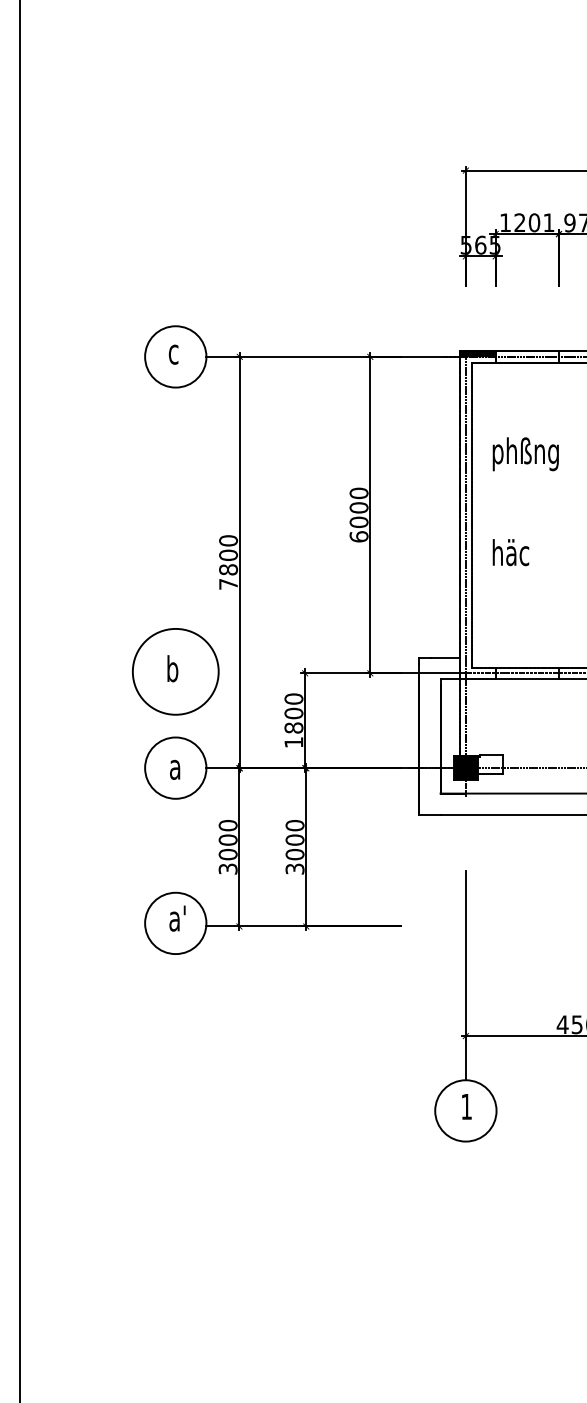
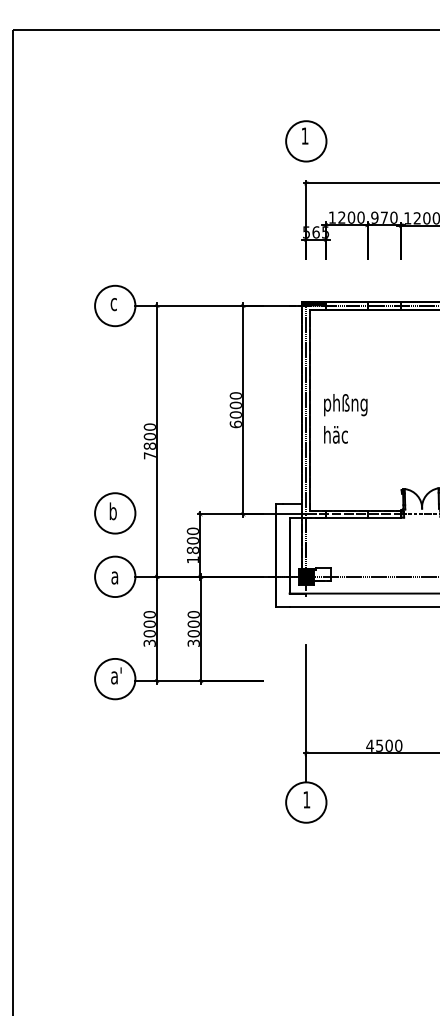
part: (466, 107) -> (306, 141), added
text: (548, 222) -> (360, 217), 1201 -> 1200
text: (525, 454) -> (345, 405), moved
circle: (176, 671) -> (115, 513), size x0.71

